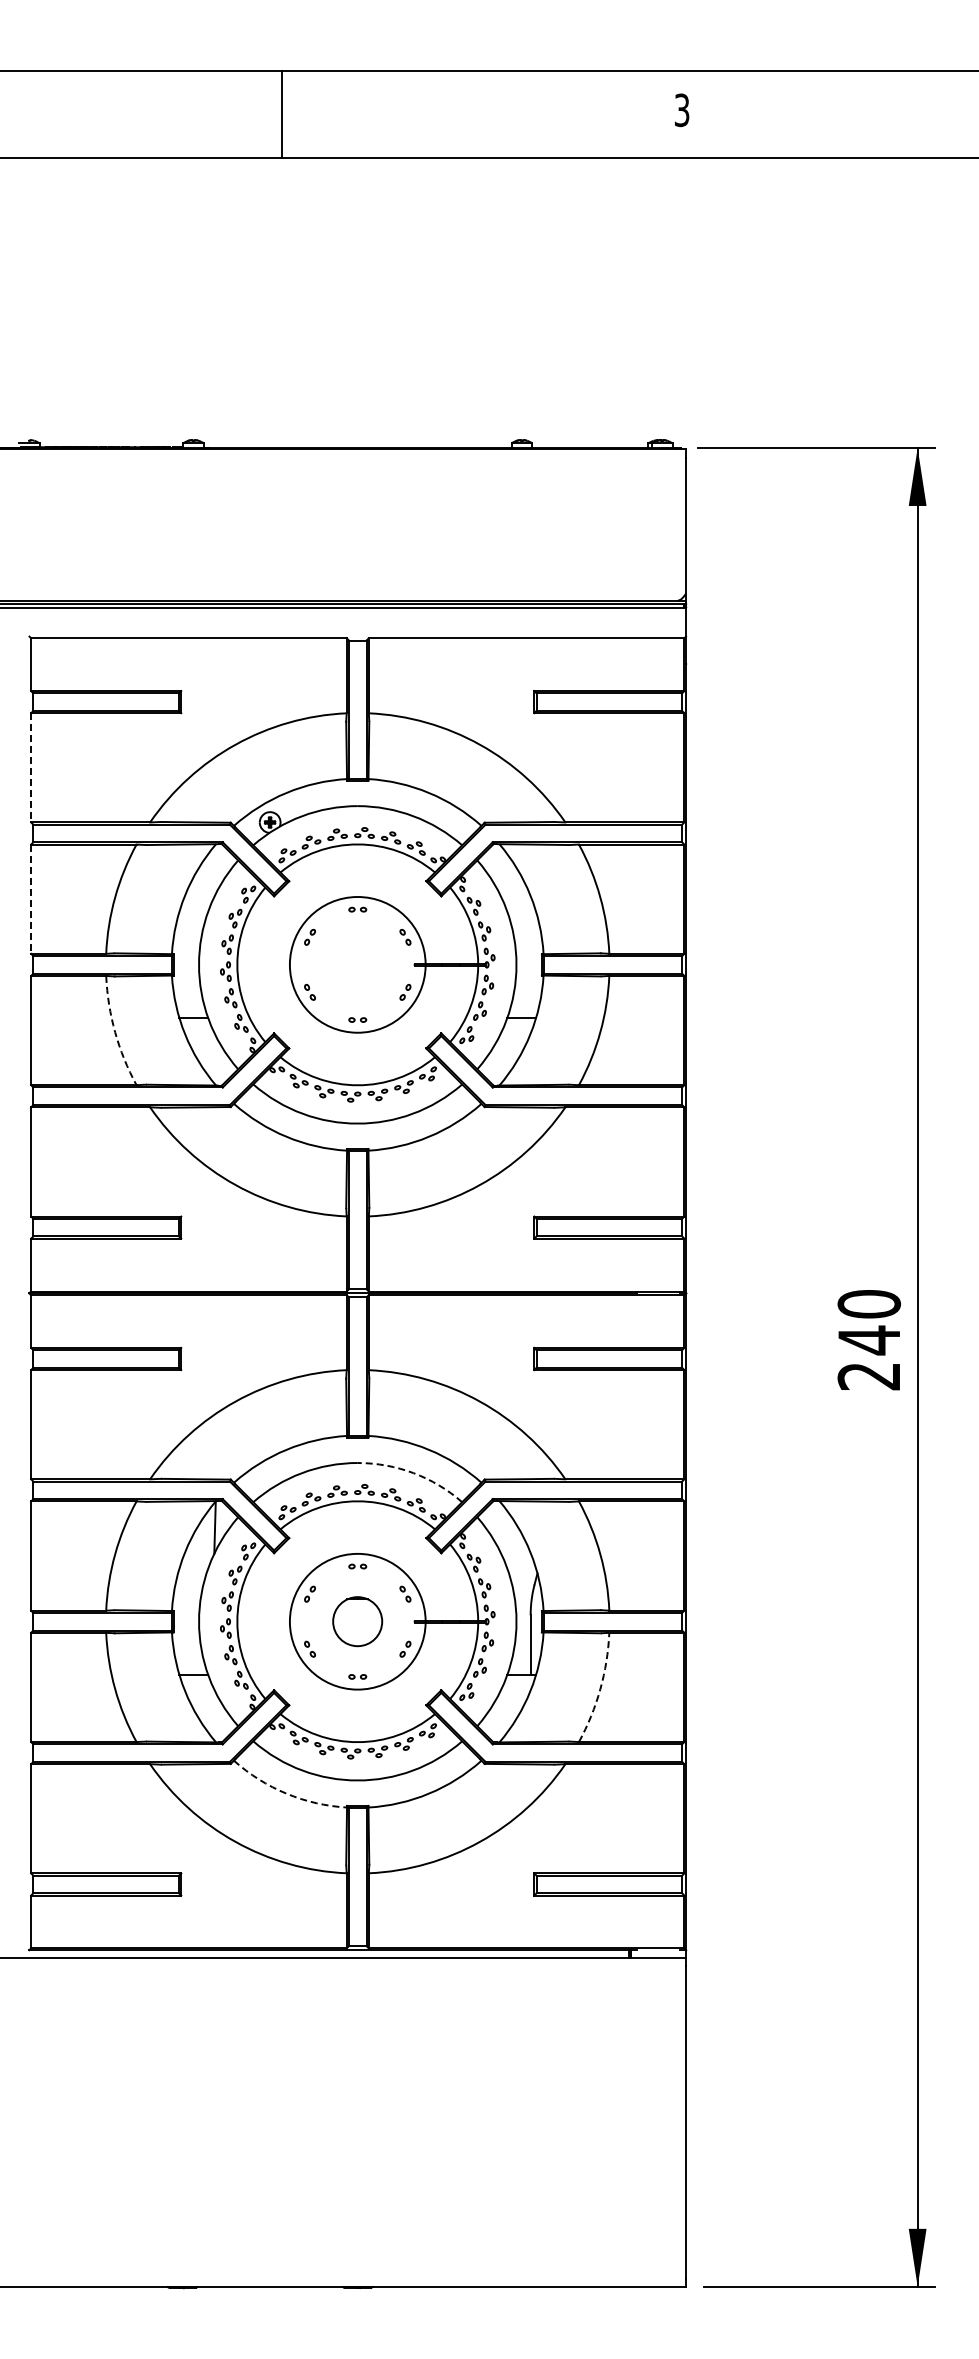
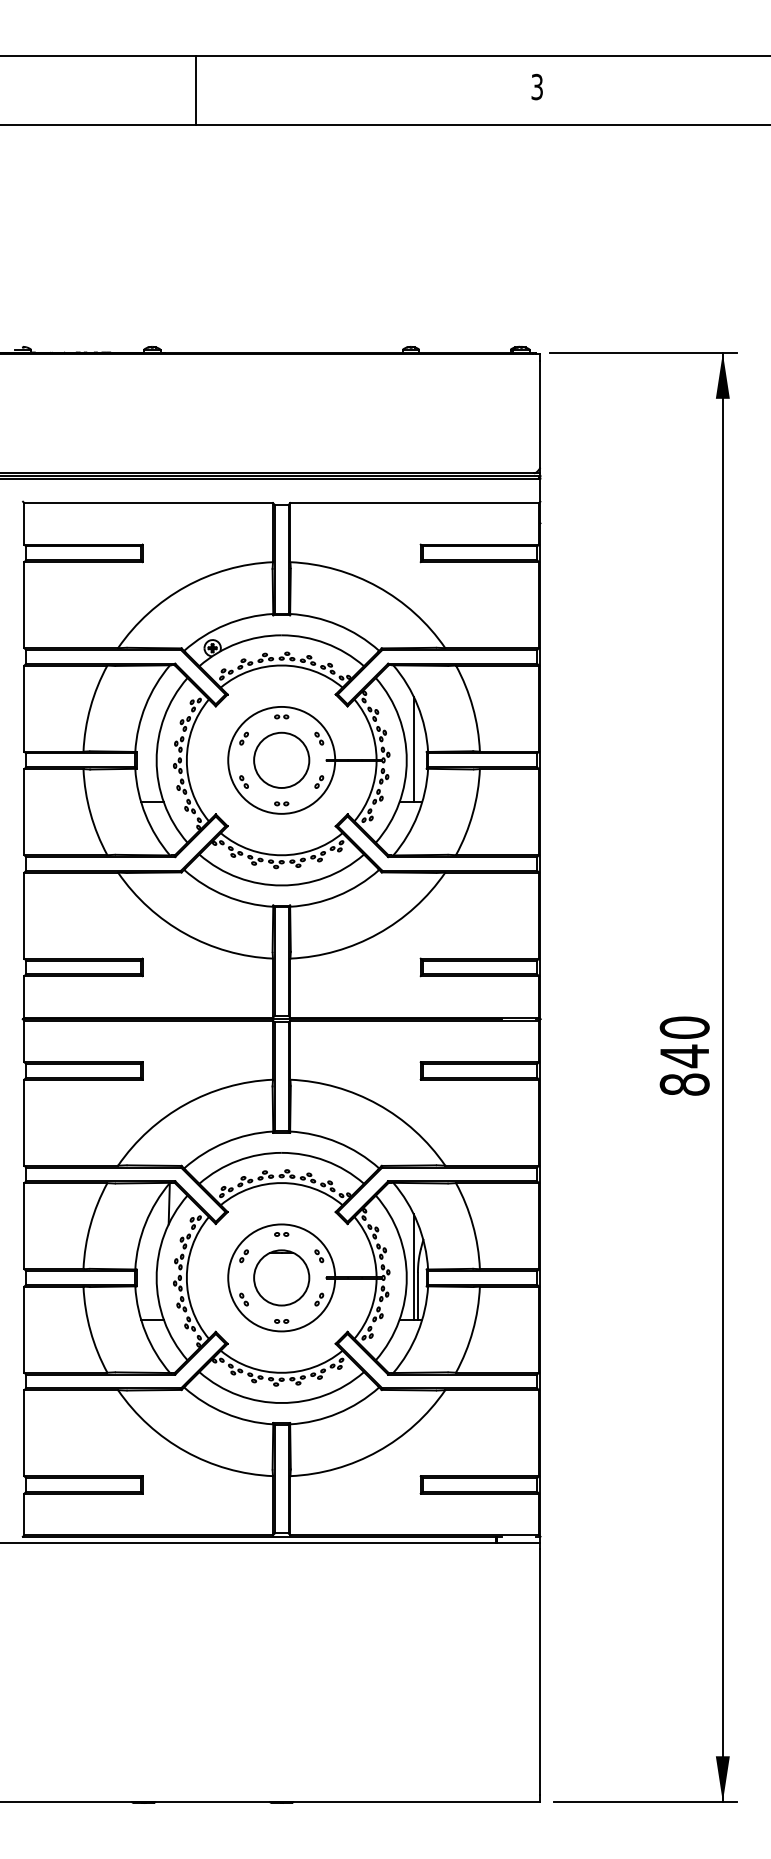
line: (282, 114) -> (196, 90), moved
line: (31, 767) -> (24, 604), dashed -> solid
line: (31, 899) -> (24, 708), dashed -> solid
line: (525, 950) -> (413, 749), added
circle: (357, 964) -> (281, 760), added
arc: (115, 1032) -> (90, 813), dashed -> solid
text: (869, 1376) -> (684, 1084), 240 -> 840
arc: (413, 1473) -> (325, 1161), dashed -> solid
line: (525, 1607) -> (413, 1266), added
part: (357, 1621) -> (281, 1277), size x1.43
arc: (600, 1689) -> (472, 1331), dashed -> solid
arc: (286, 1793) -> (225, 1413), dashed -> solid

